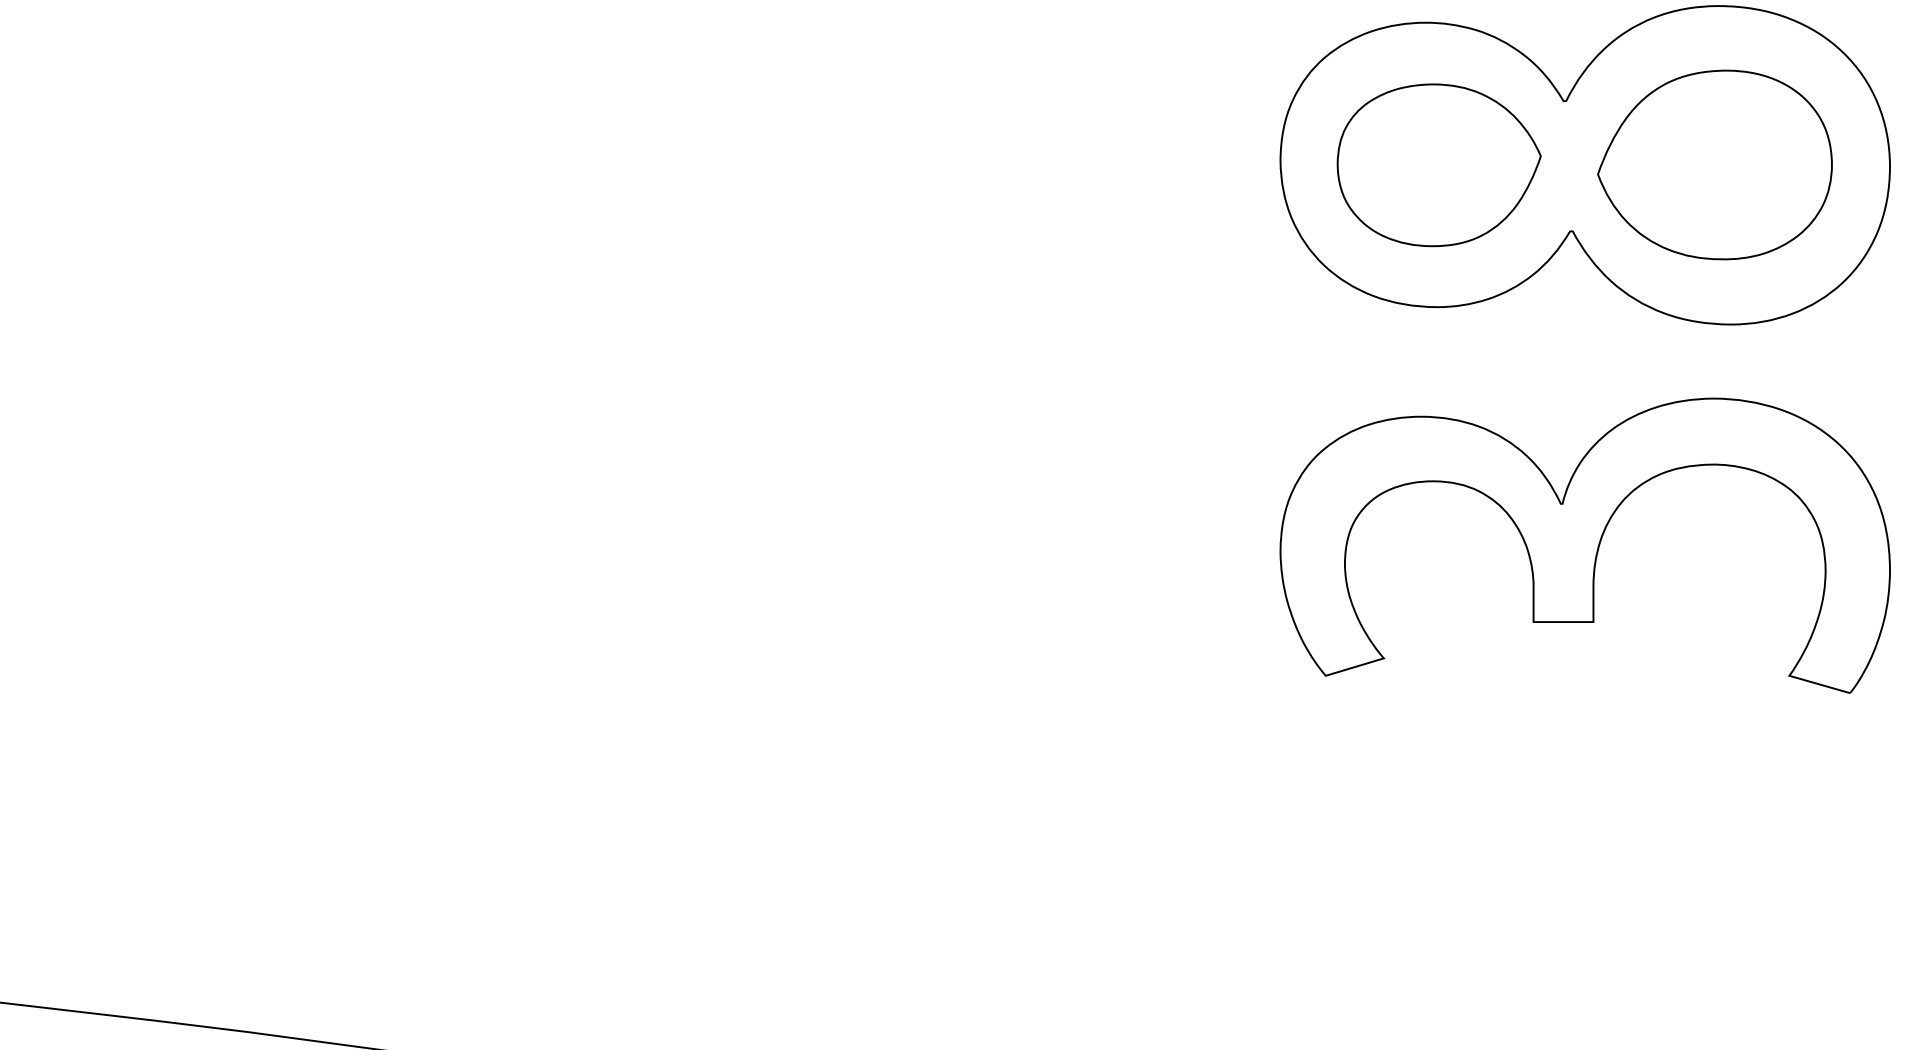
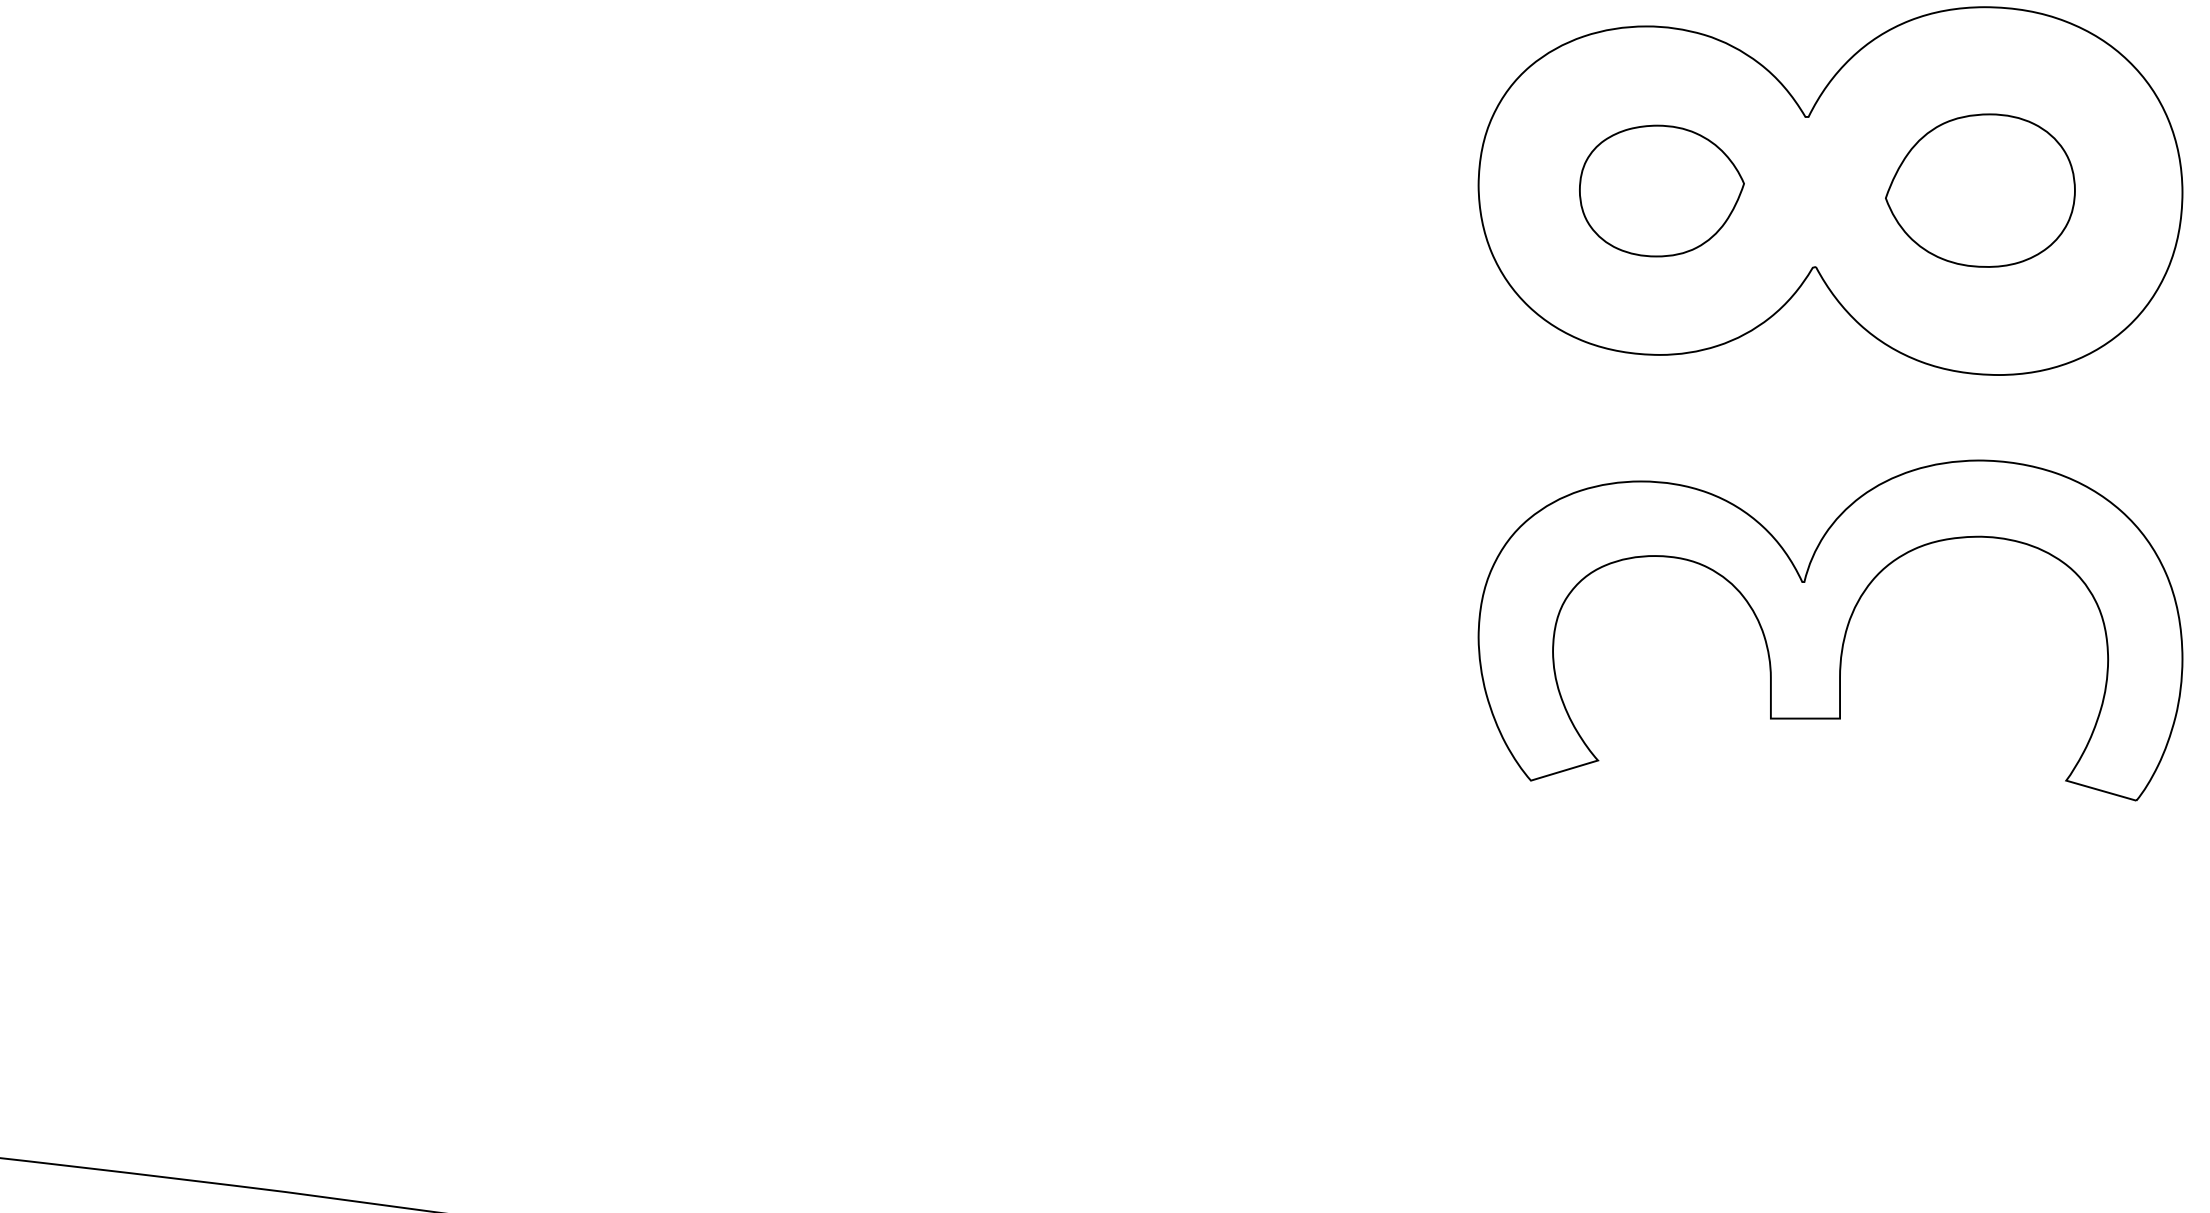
part: (1438, 164) -> (1661, 190), size x0.7
part: (1715, 164) -> (1980, 190), size x0.7

